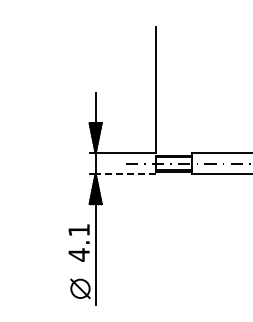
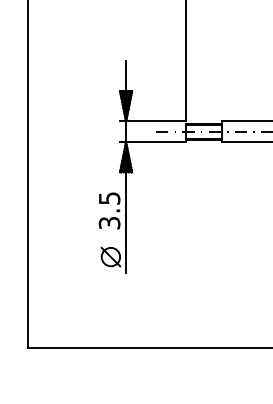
line: (126, 174) -> (156, 142), dashed -> solid
text: (79, 243) -> (109, 211), 4.1 -> 3.5

